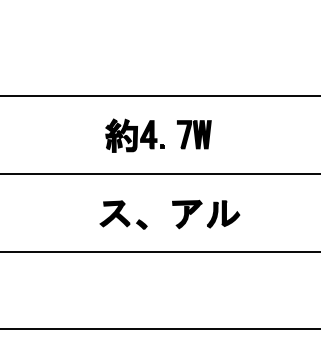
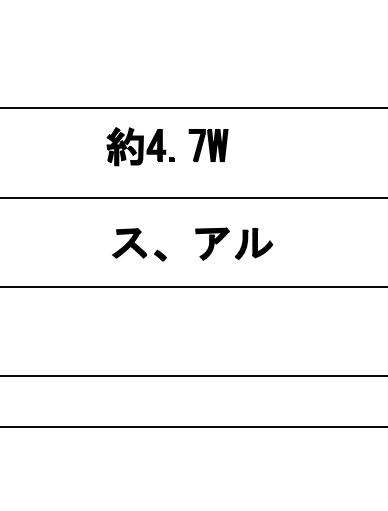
part: (158, 135) -> (167, 146), moved

